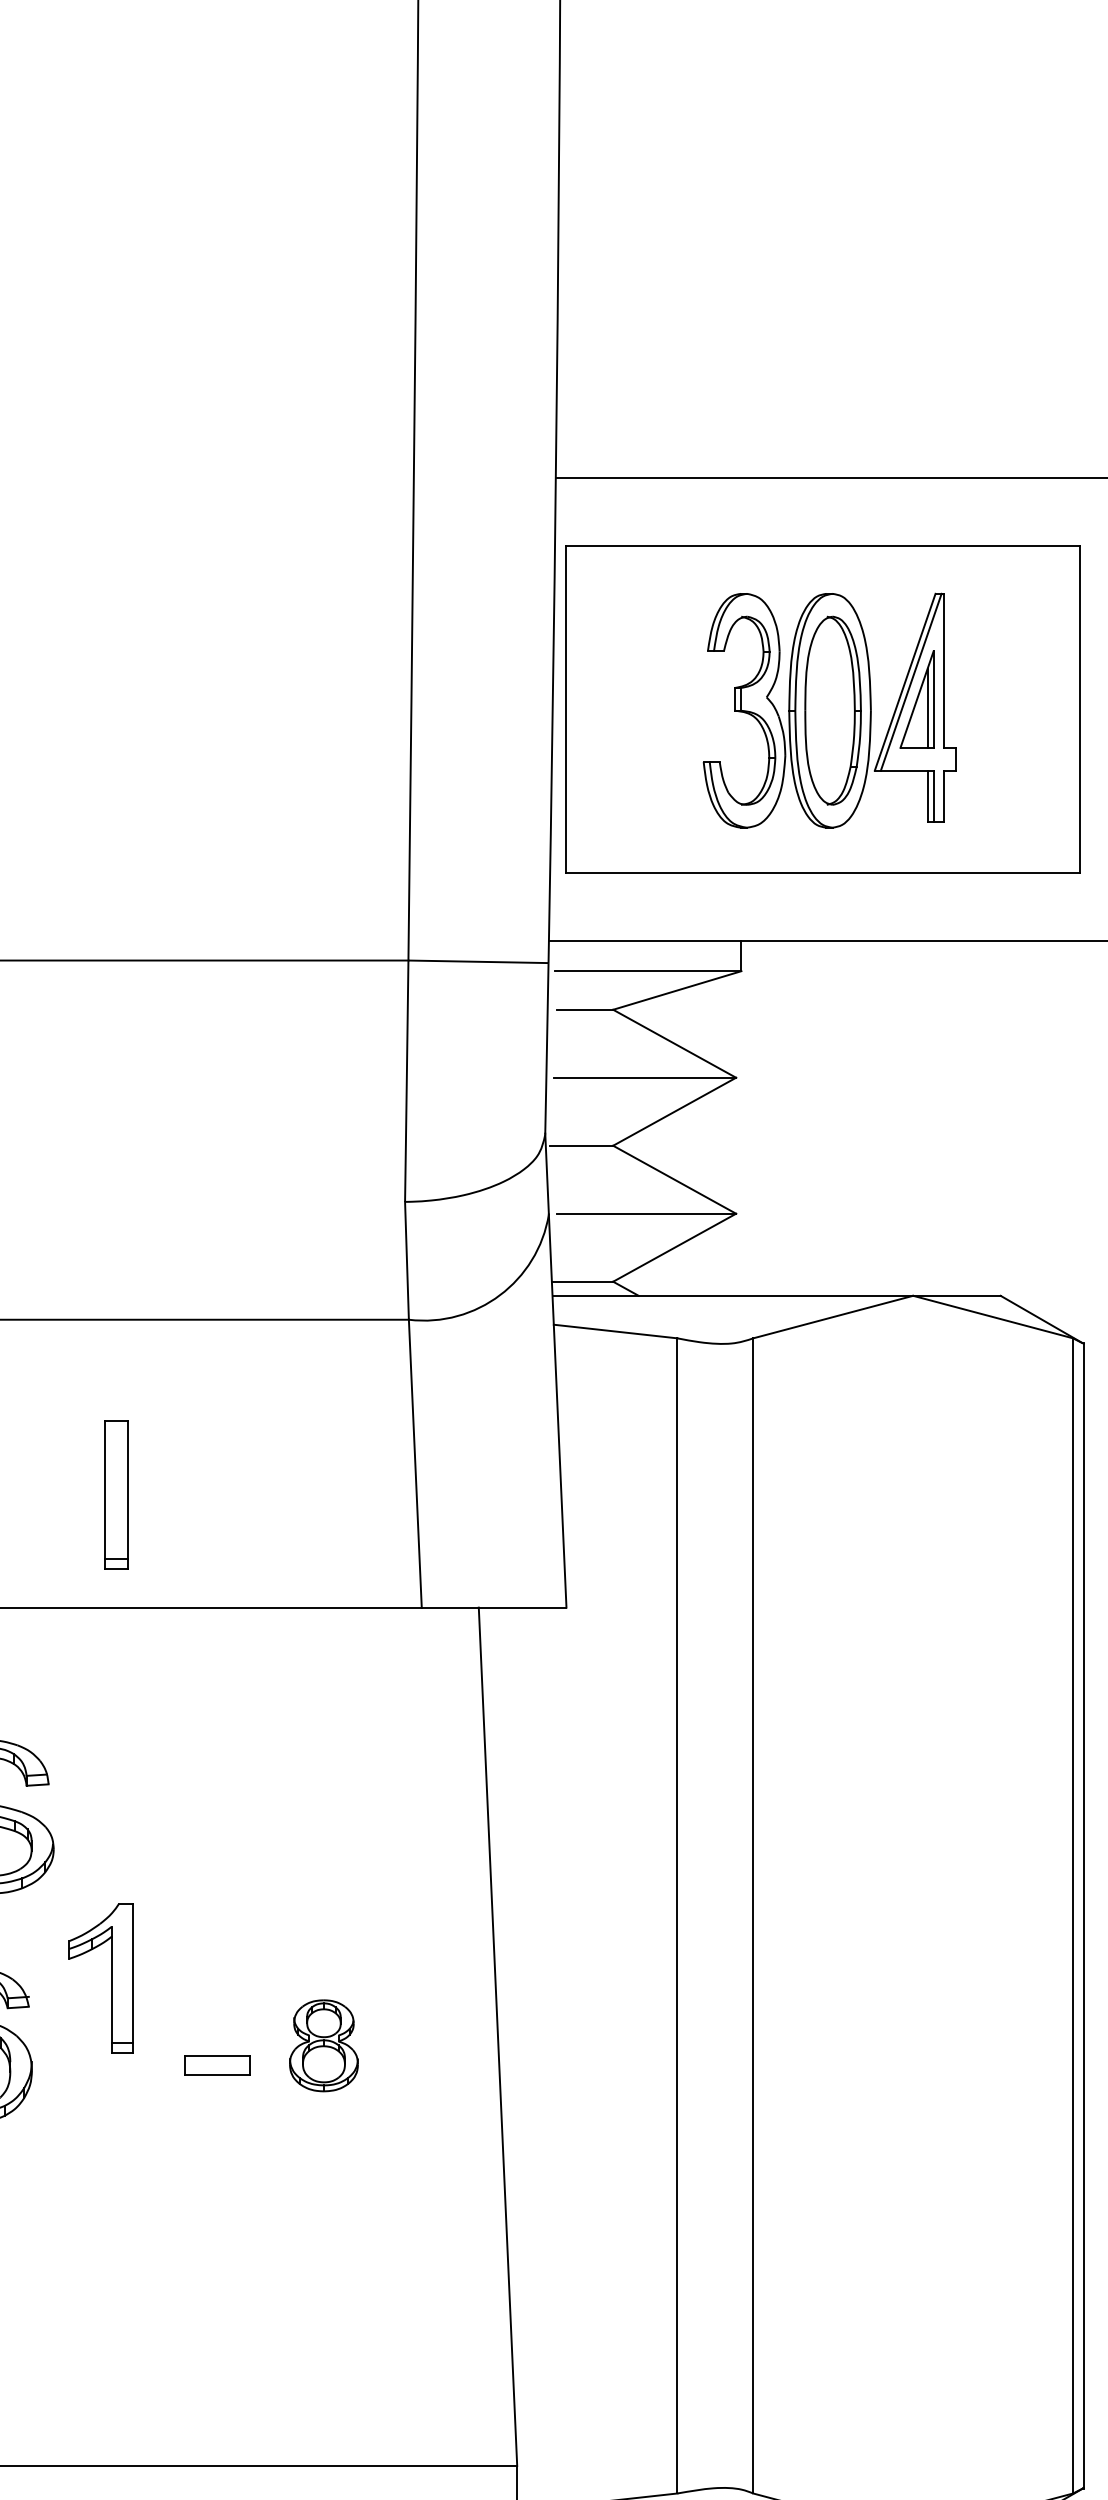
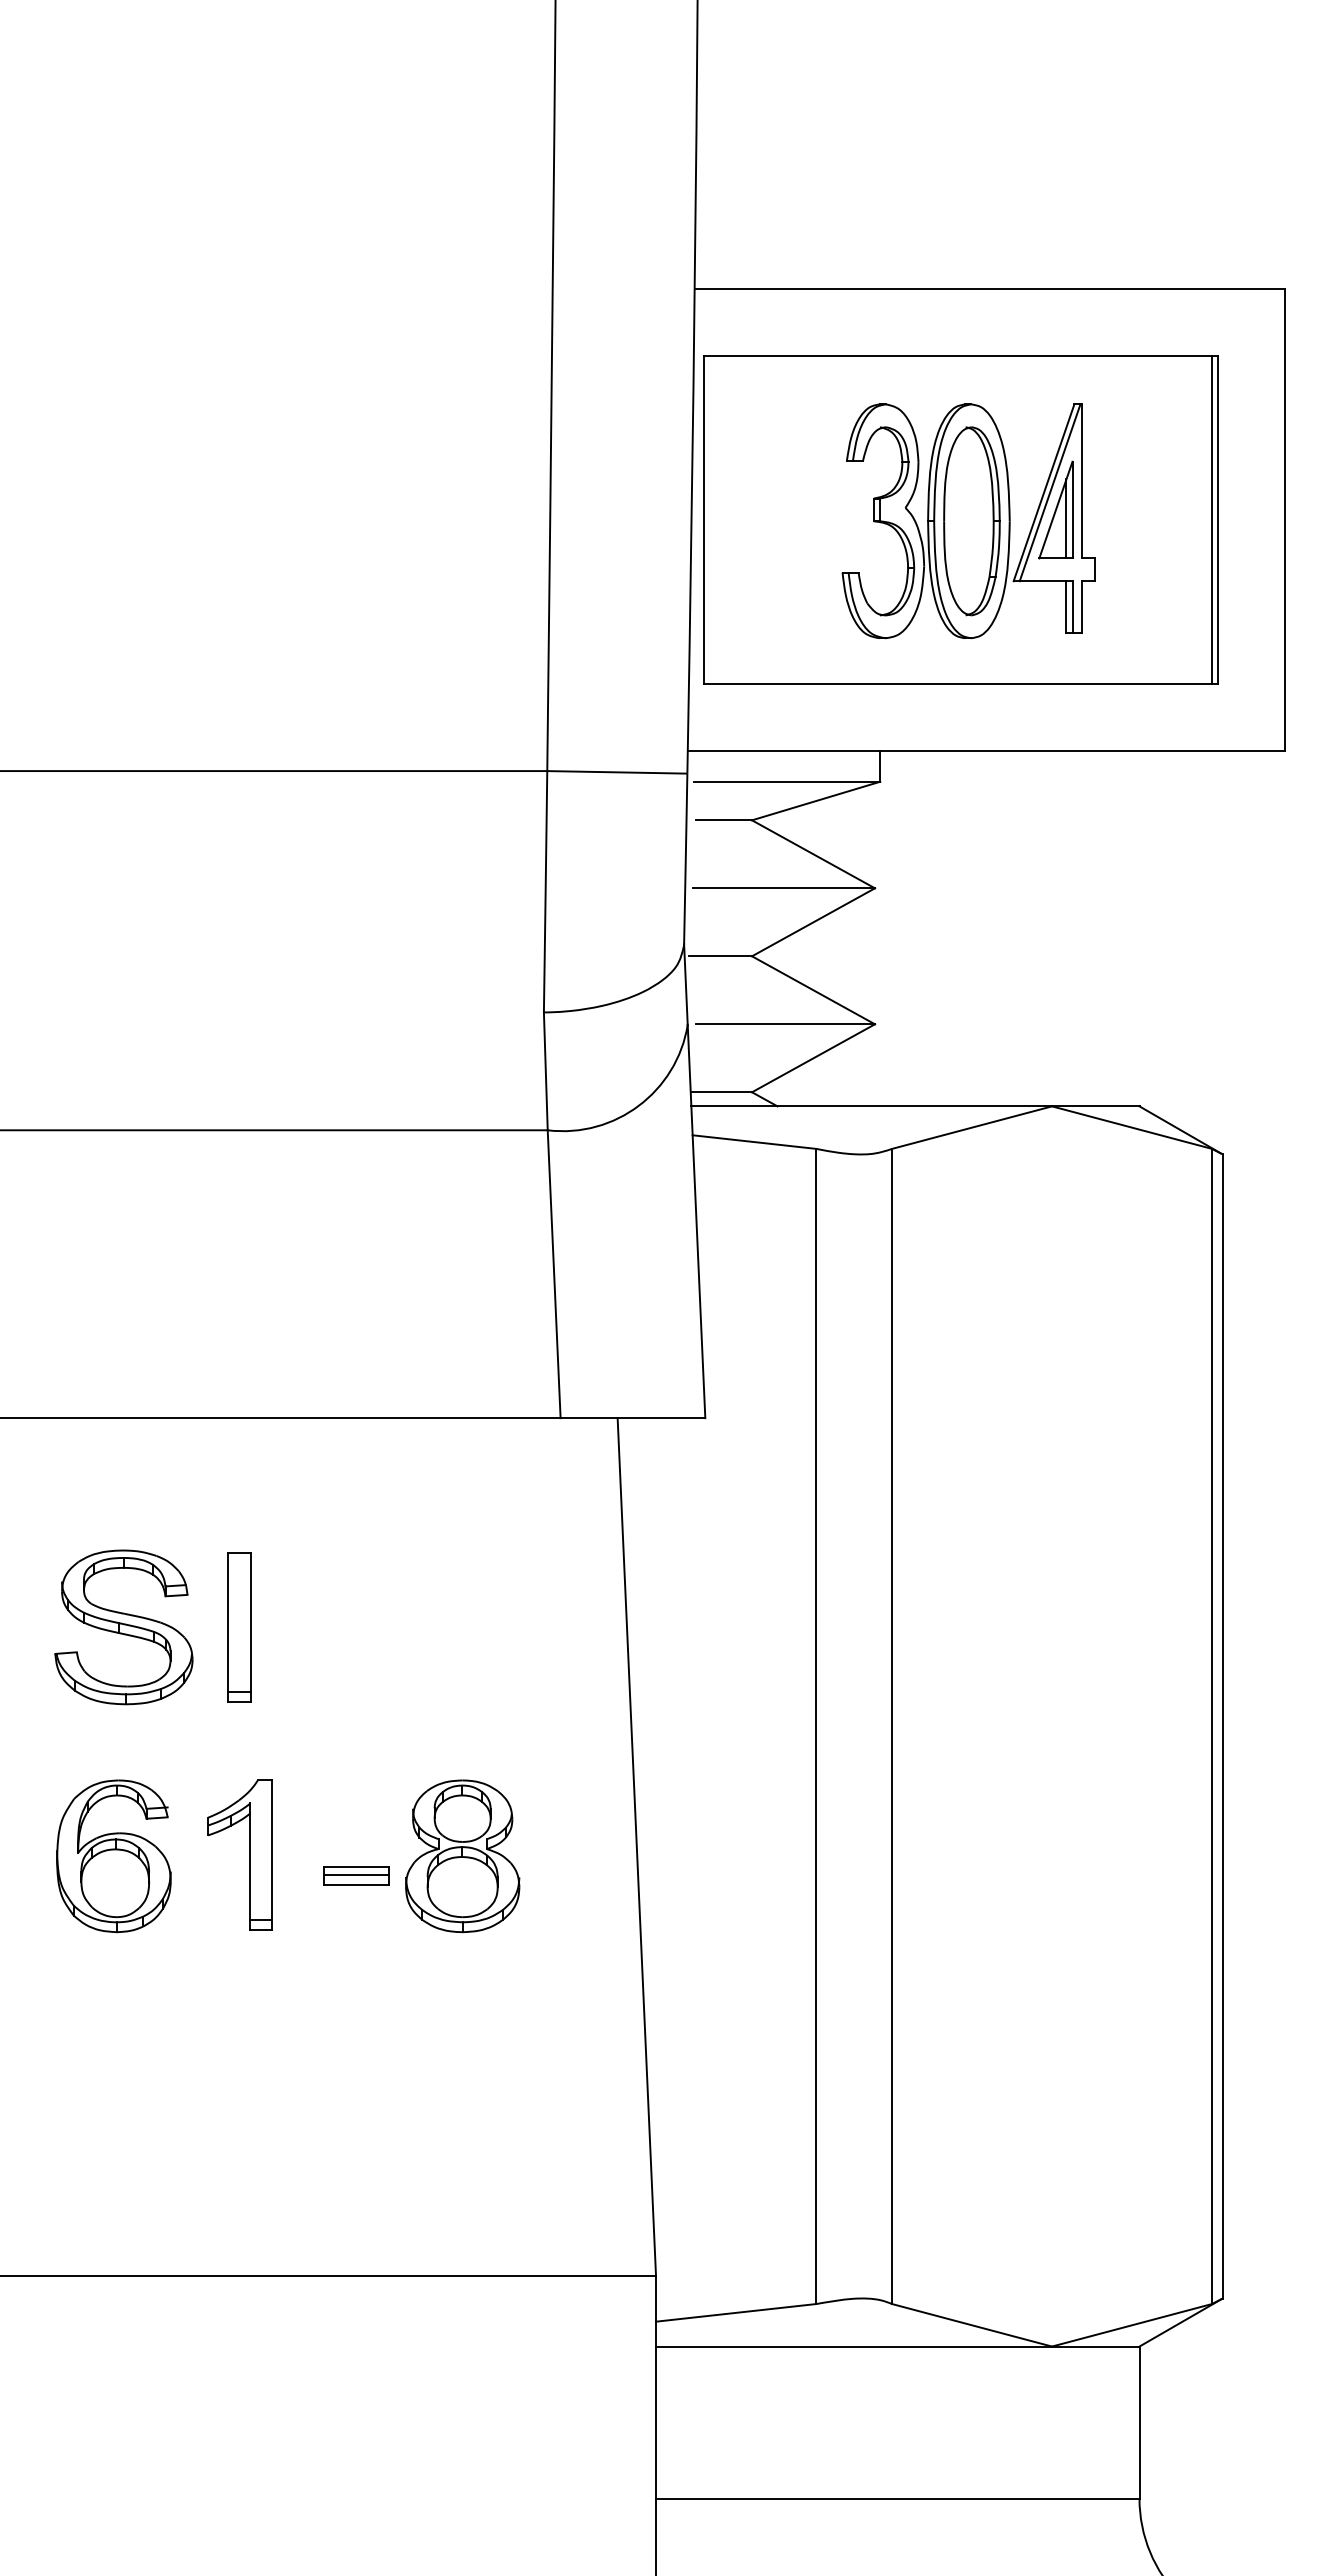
line: (1073, 708) -> (1212, 519), added
part: (116, 1494) -> (239, 1627), moved
part: (110, 1977) -> (249, 1854), moved
part: (323, 2045) -> (462, 1856), size x1.67
line: (216, 2064) -> (355, 1875), added

